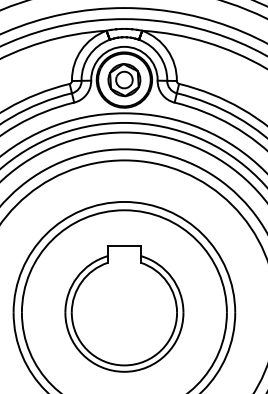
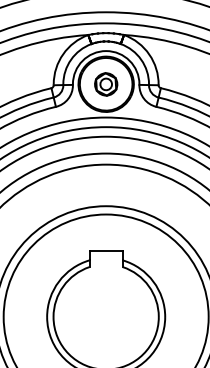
part: (124, 80) -> (106, 84), size x0.7

